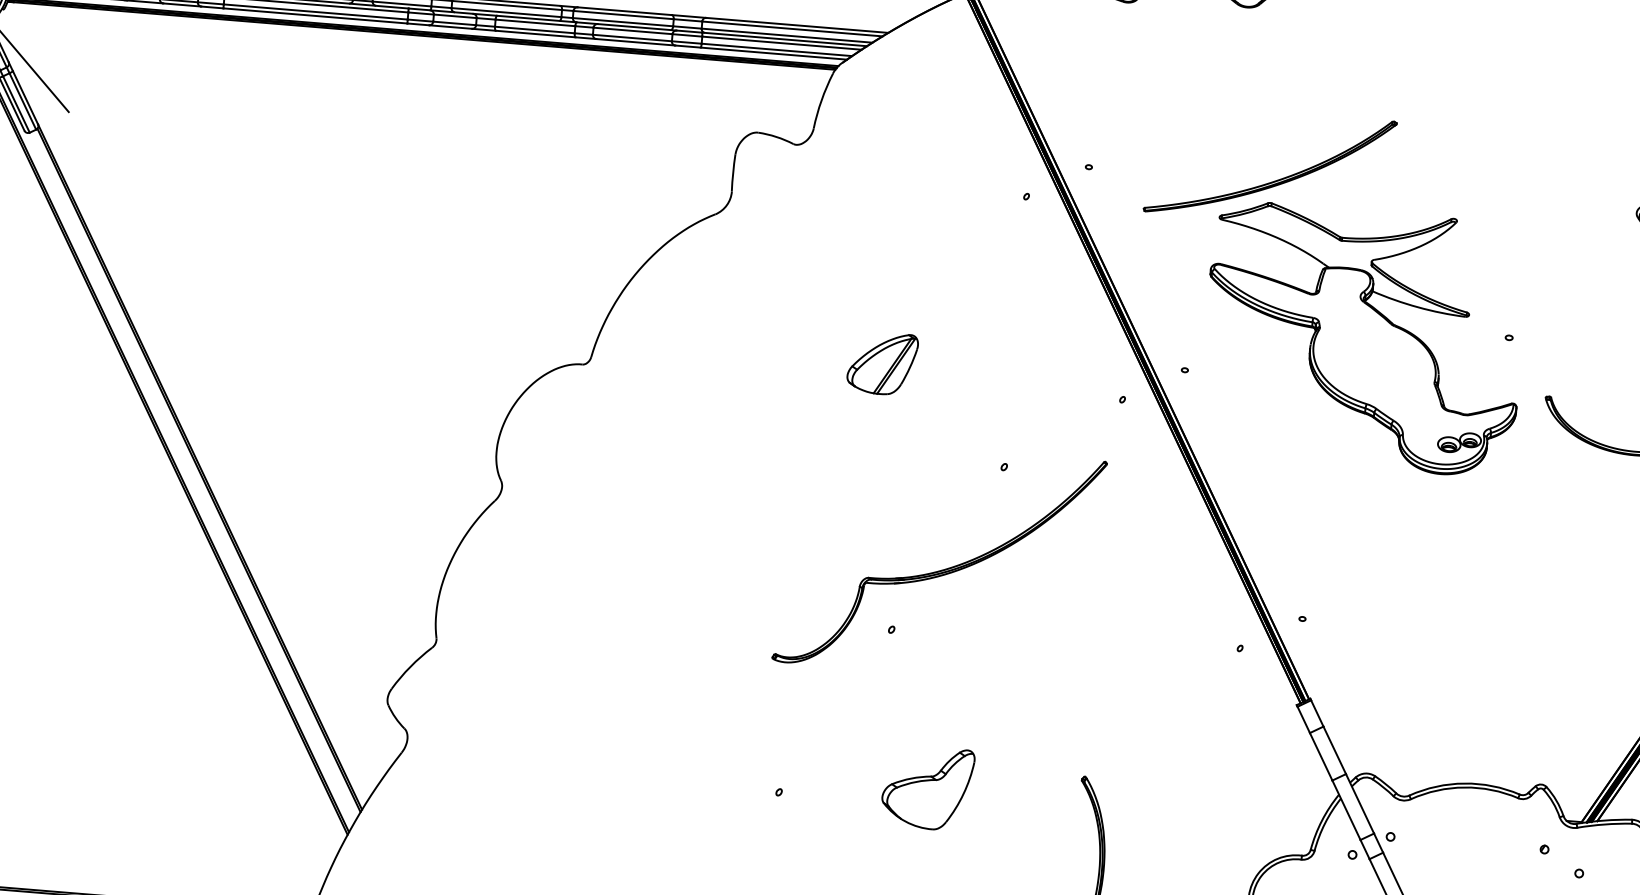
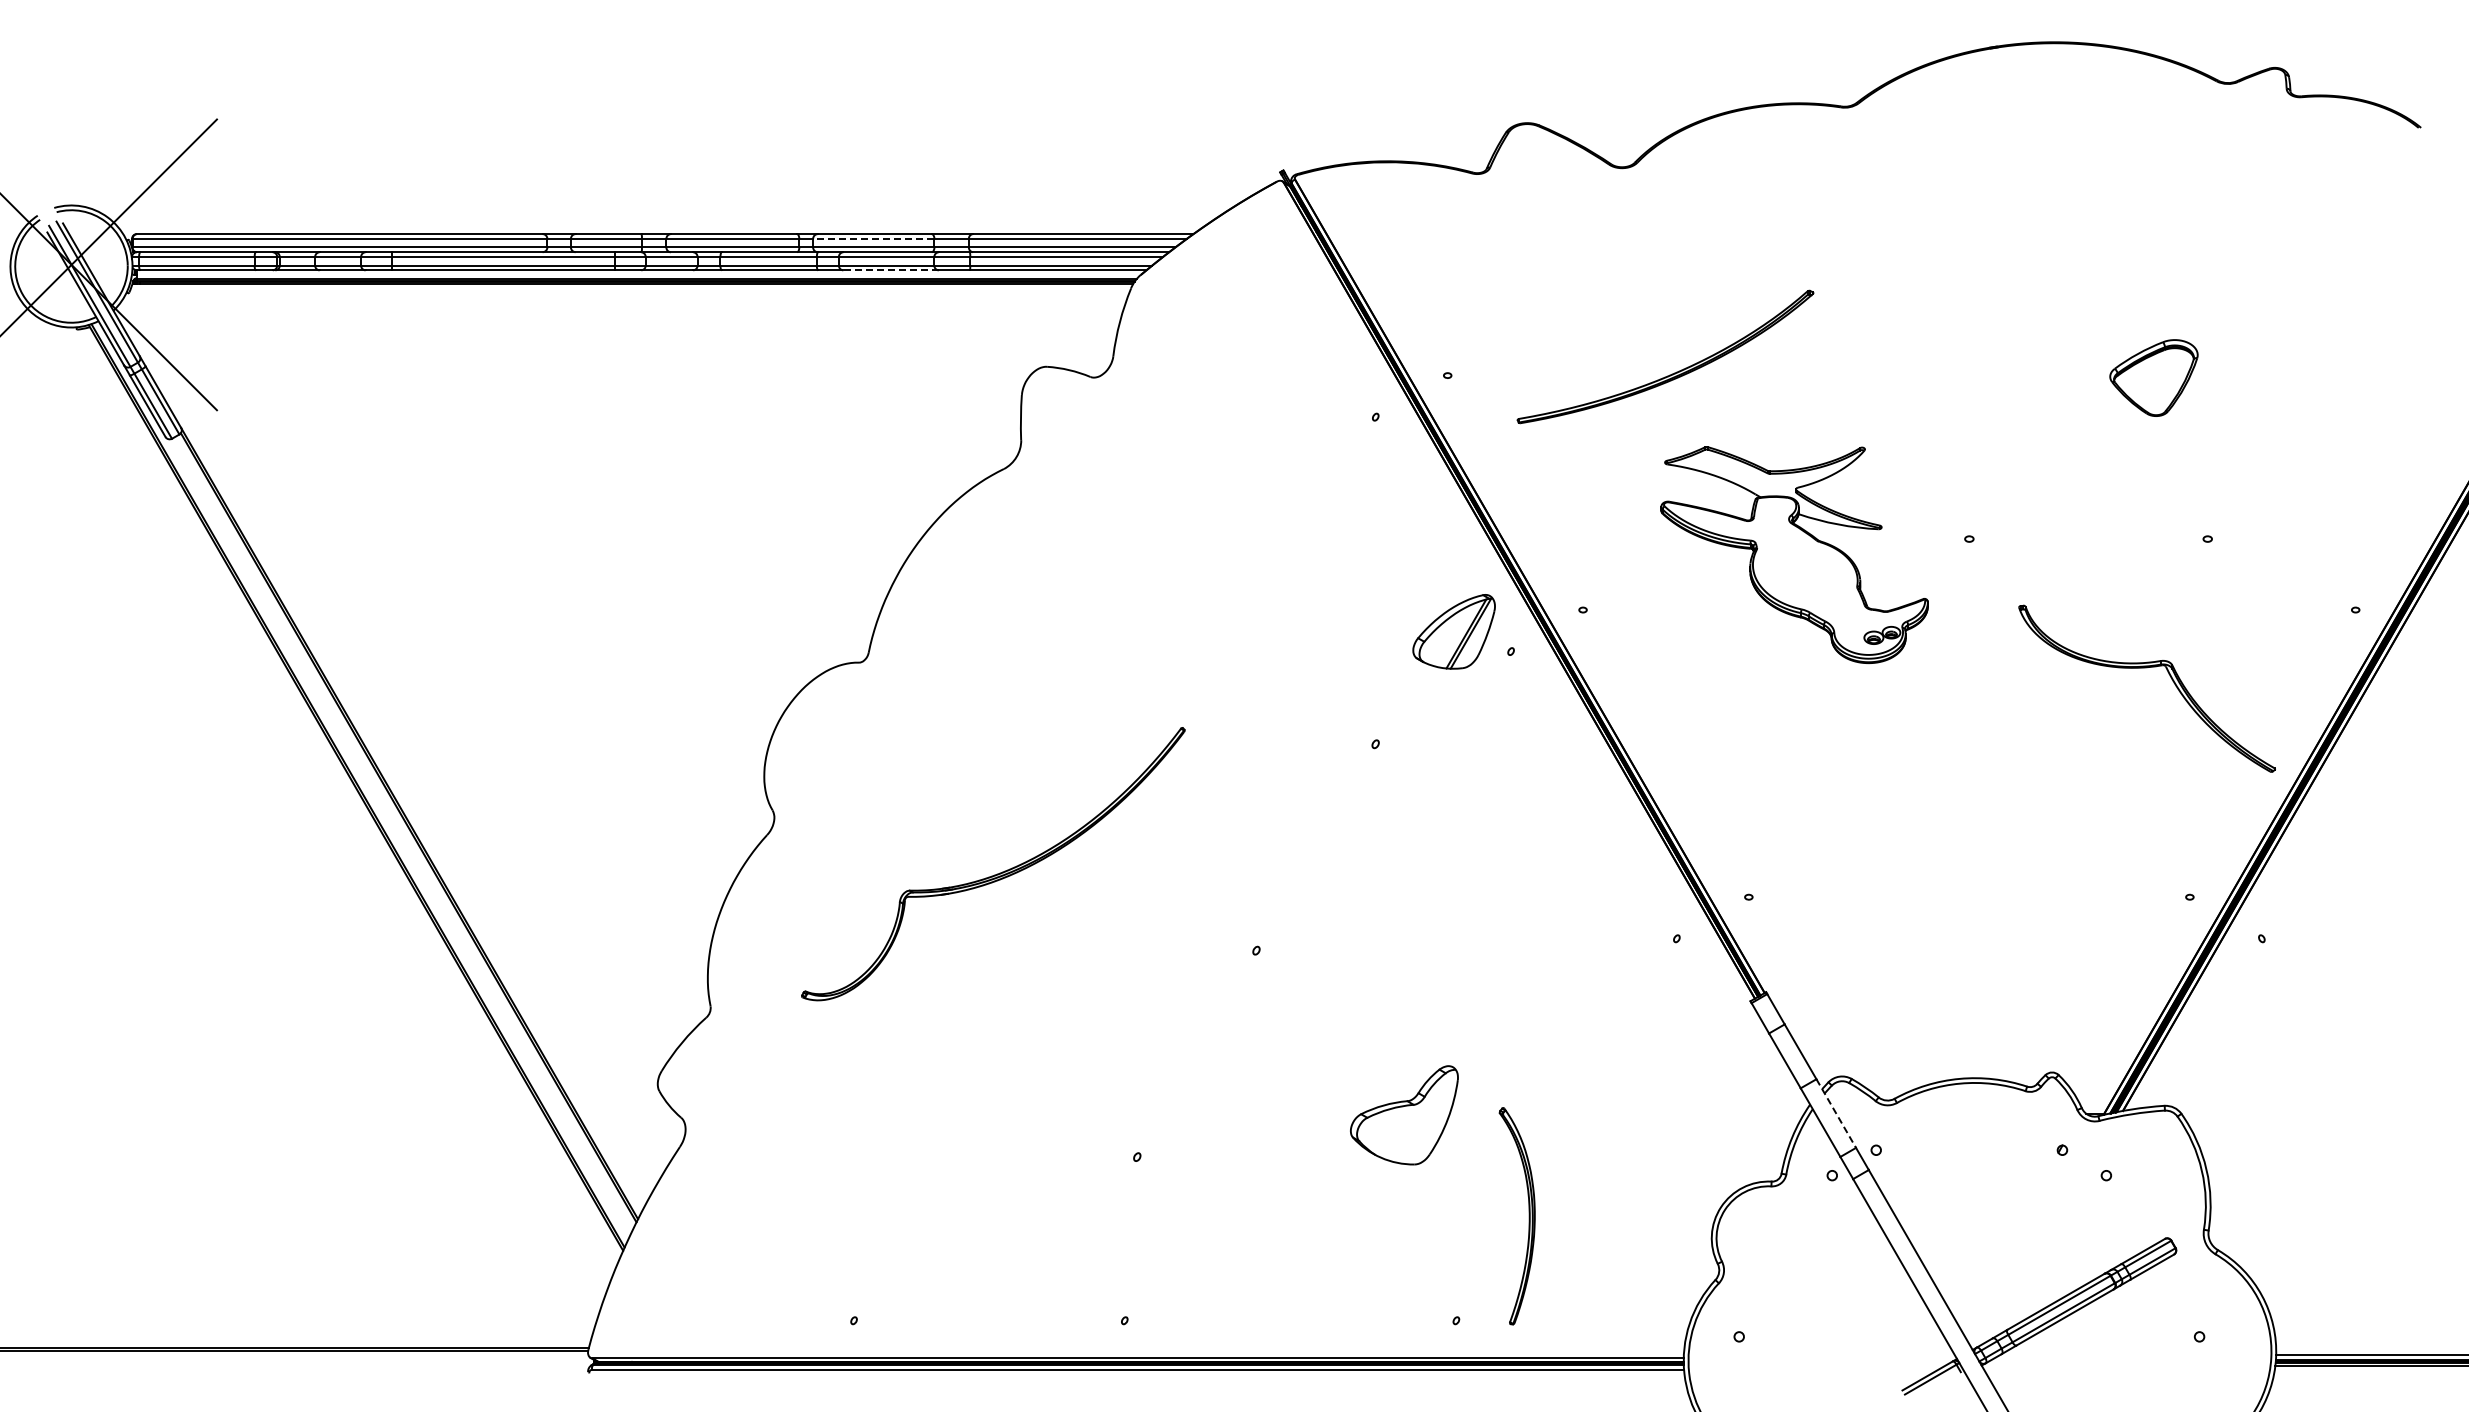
line: (623, 14) -> (873, 238), solid -> dashed
line: (636, 42) -> (891, 270), solid -> dashed
part: (1363, 338) -> (1794, 554), size x0.7
part: (881, 363) -> (1453, 631), moved
part: (942, 569) -> (997, 873), moved
part: (927, 788) -> (1404, 1115), moved
line: (1360, 803) -> (1836, 1113), solid -> dashed

